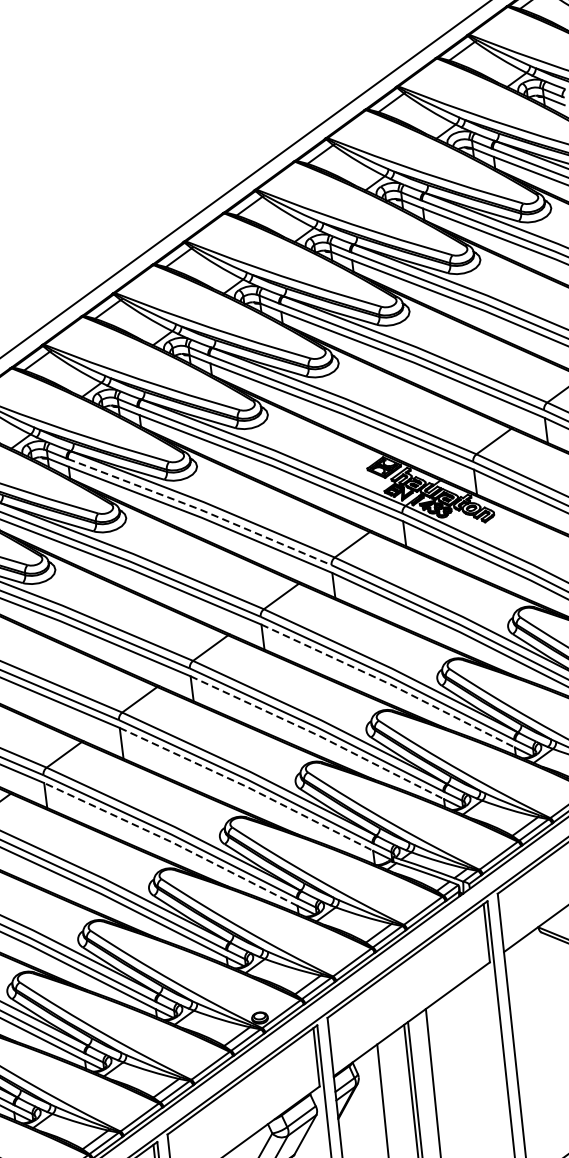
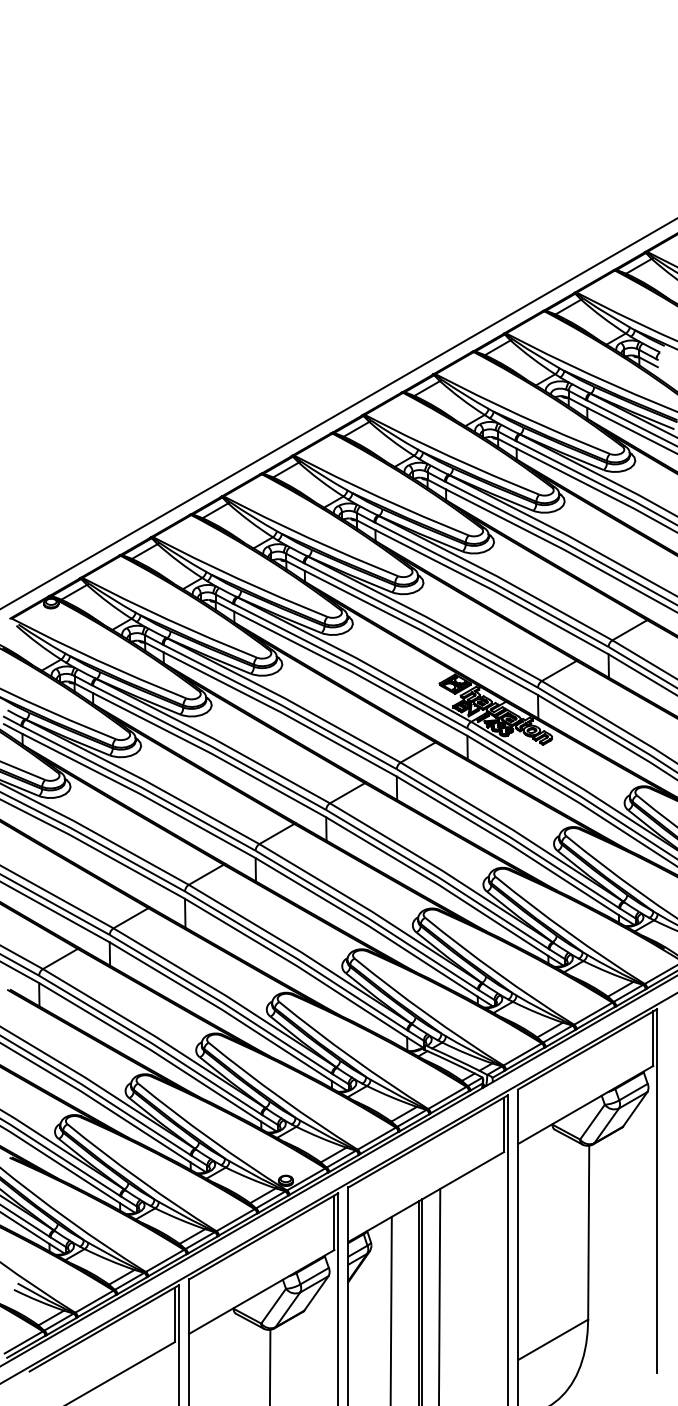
line: (200, 510) -> (281, 705), dashed -> solid
line: (389, 683) -> (438, 884), dashed -> solid
line: (319, 735) -> (368, 925), dashed -> solid
line: (247, 787) -> (297, 966), dashed -> solid
line: (172, 842) -> (222, 1009), dashed -> solid

